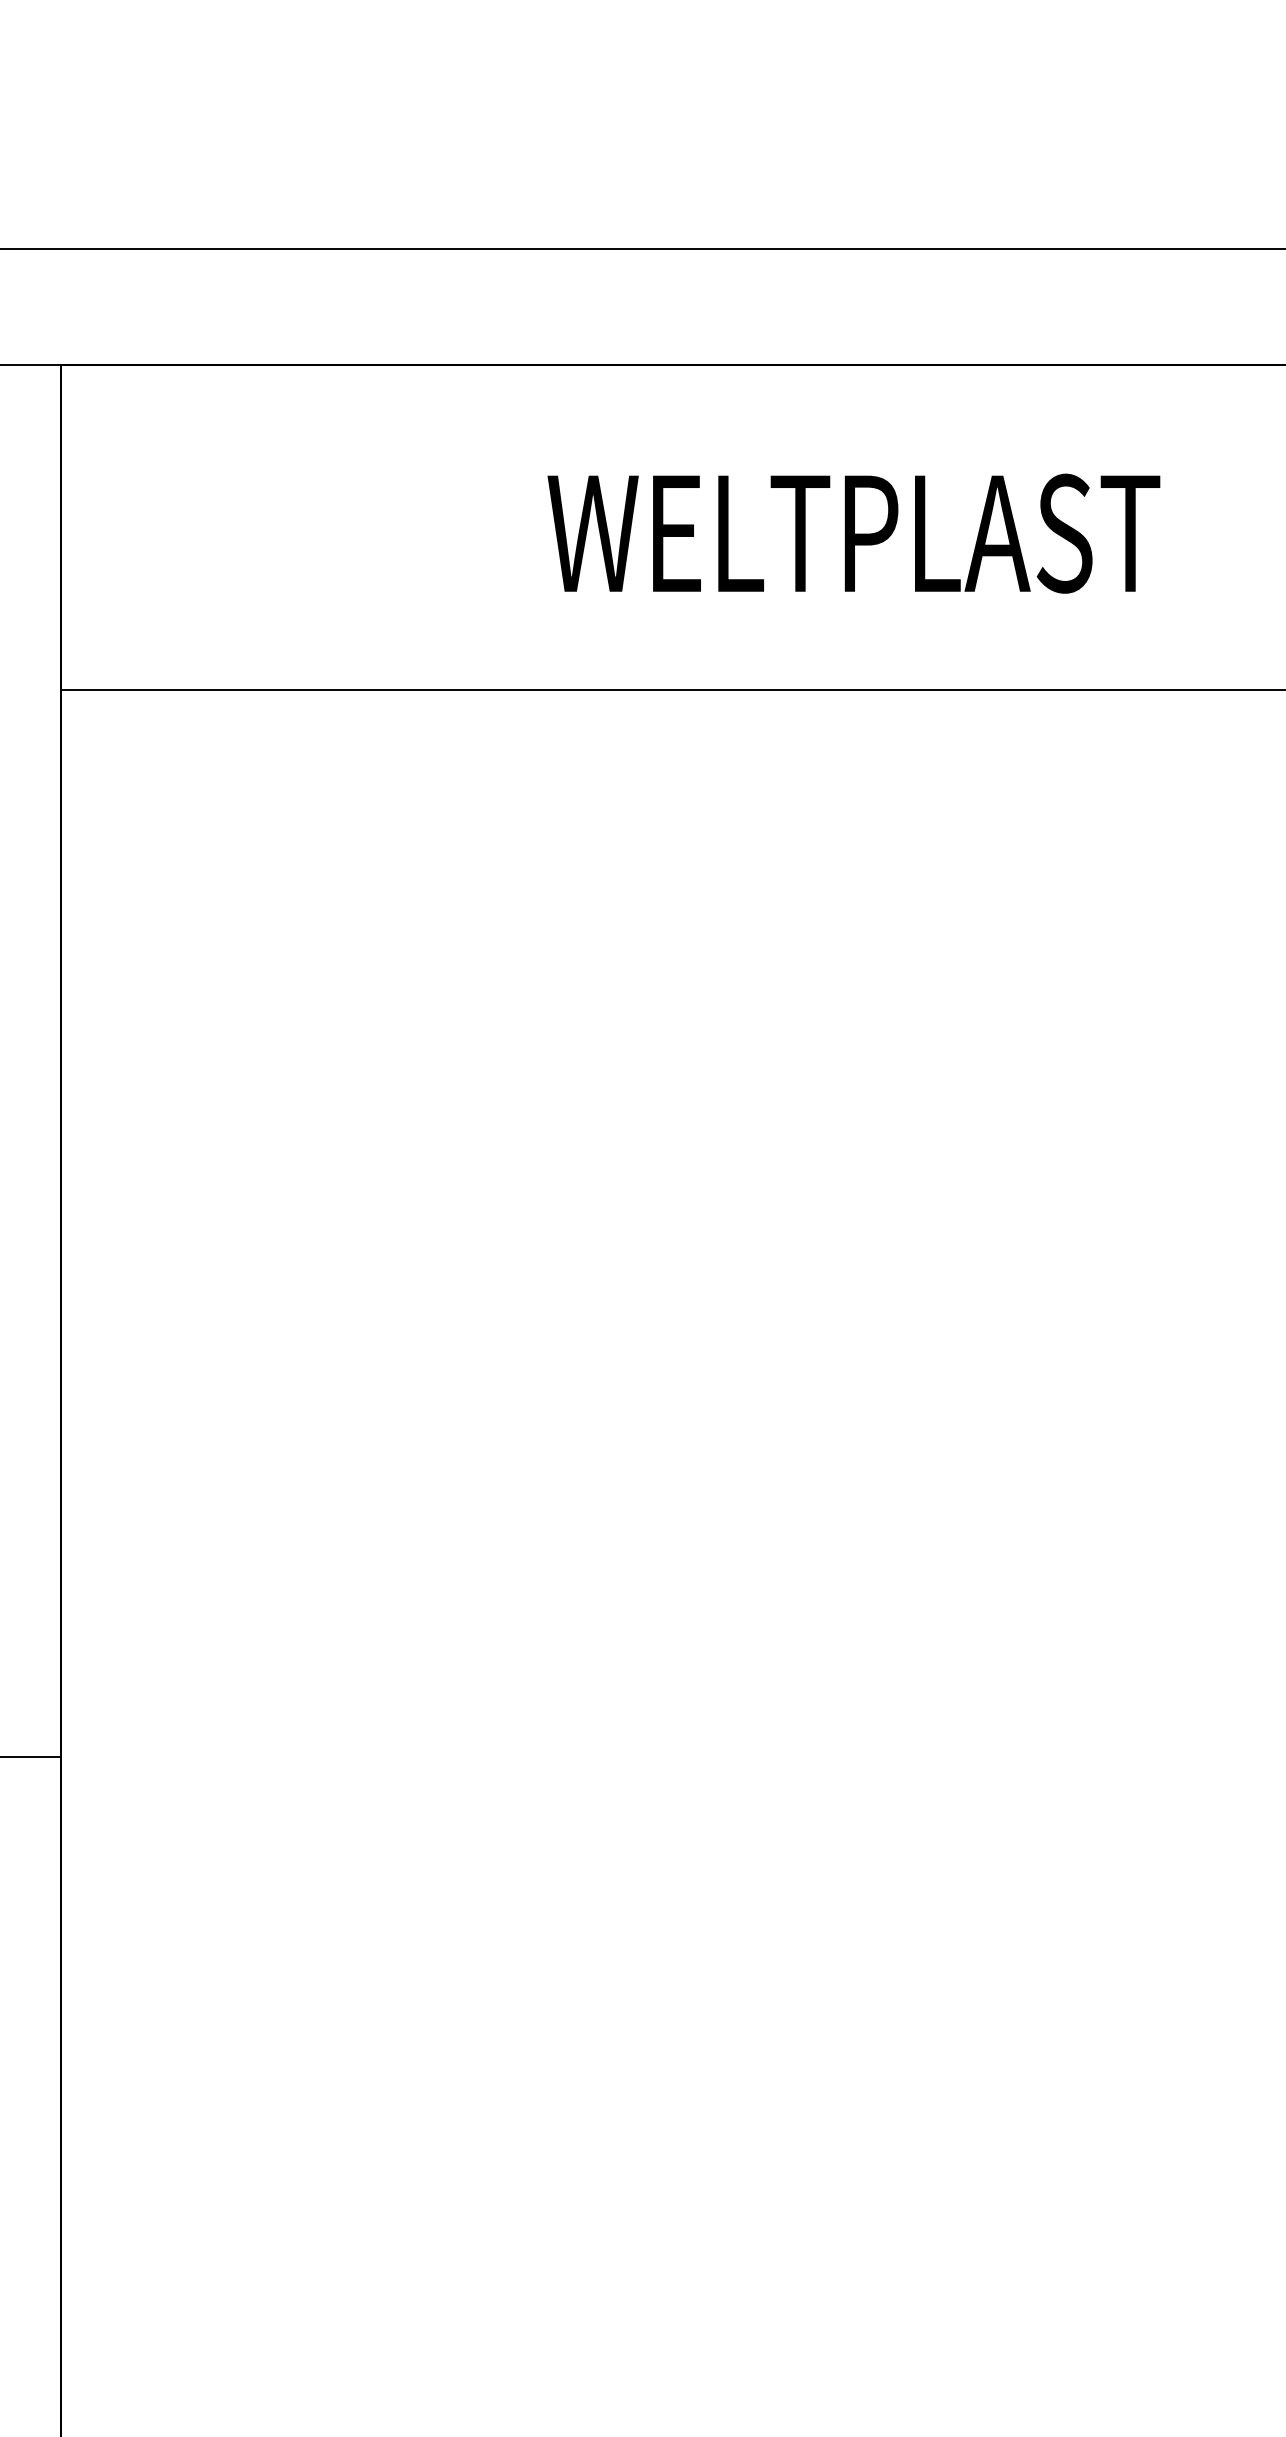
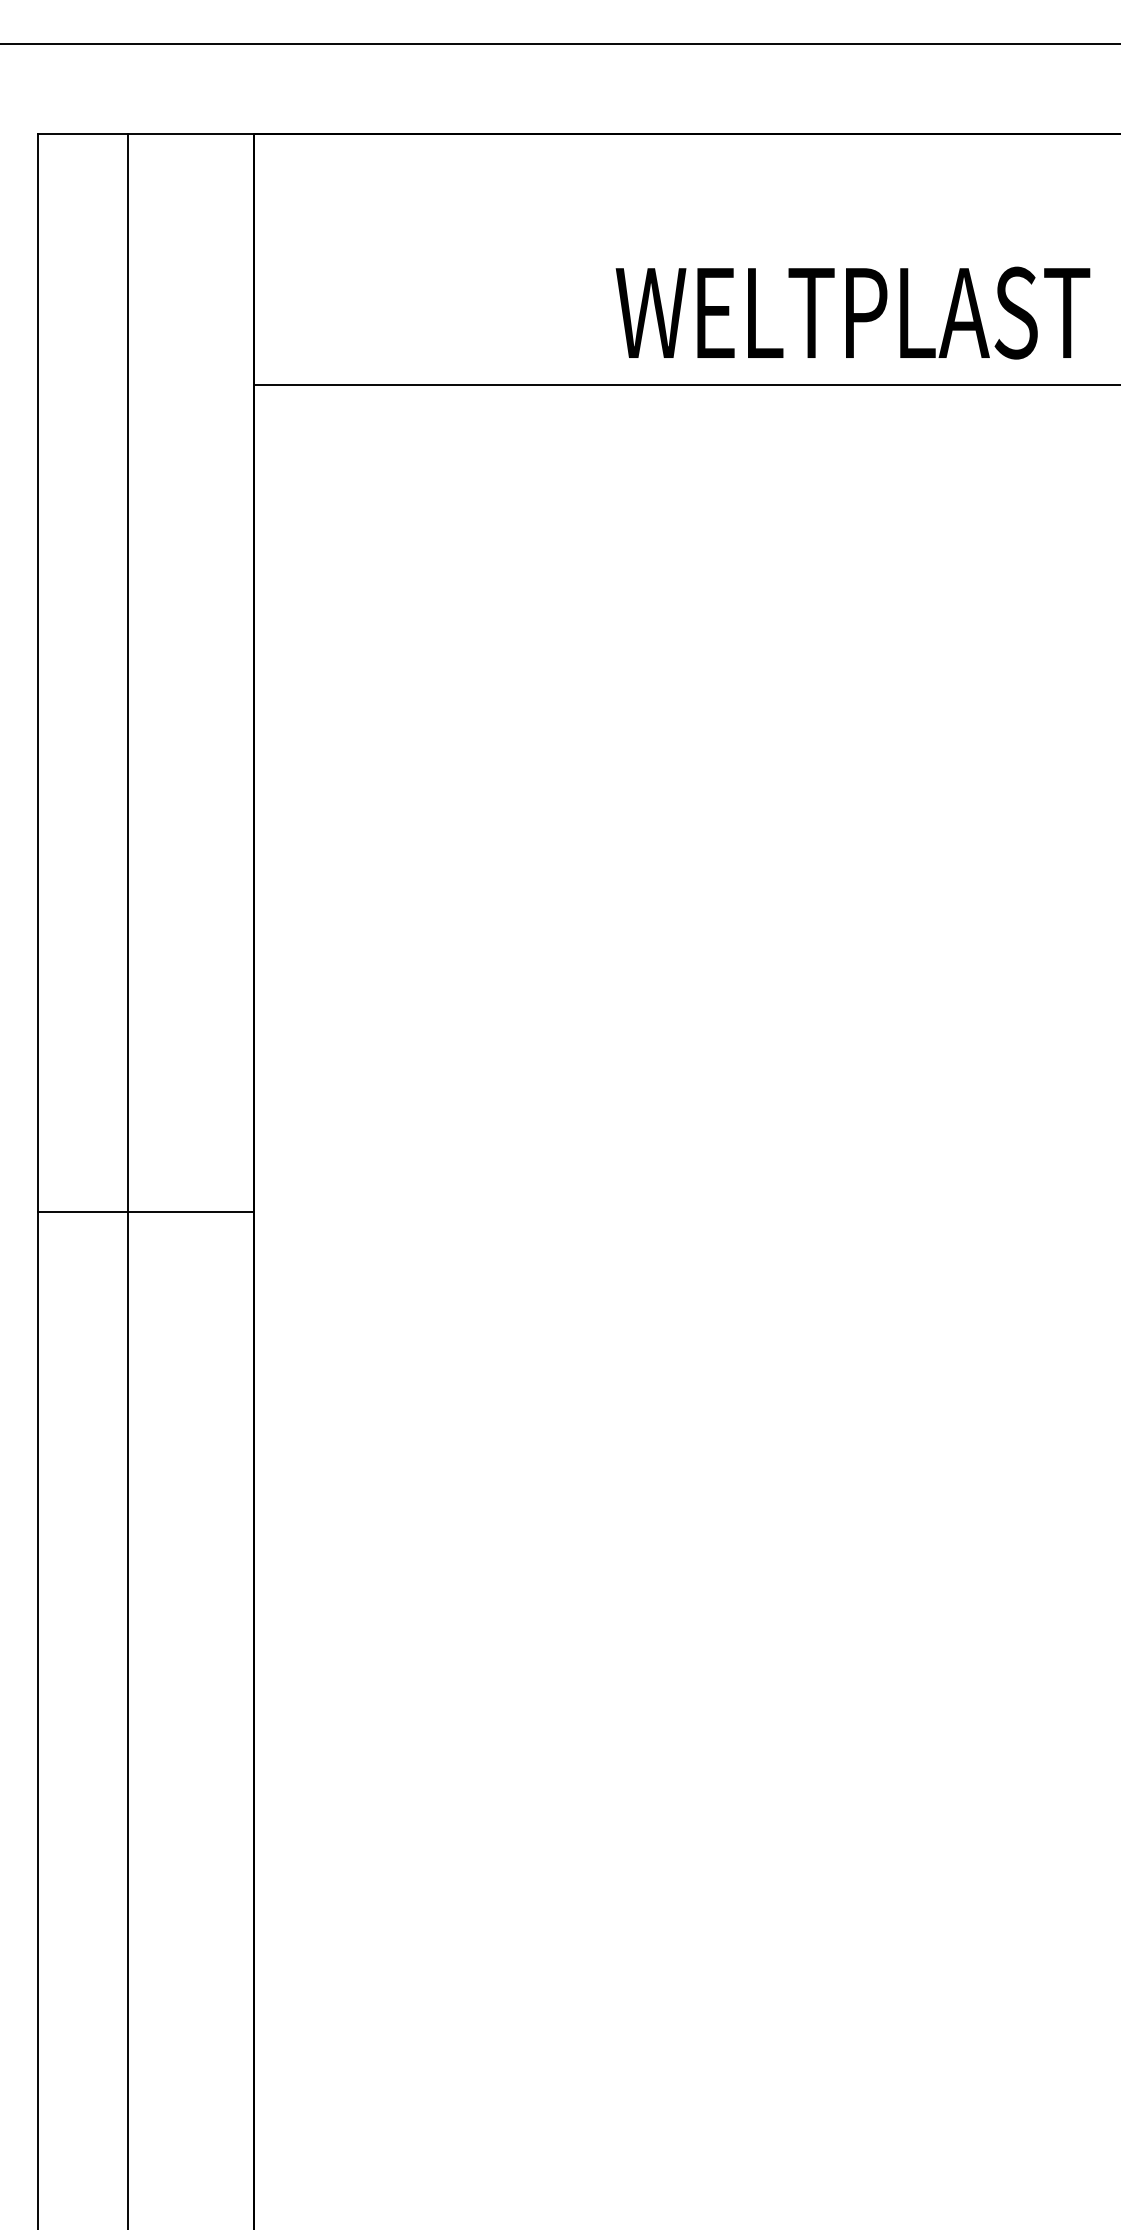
text: (853, 532) -> (852, 312), moved

